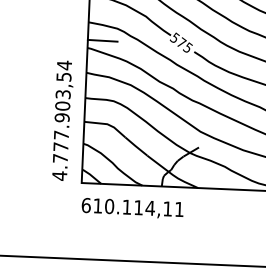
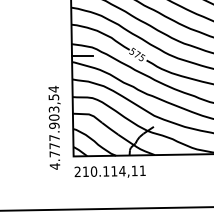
text: (62, 120) -> (54, 127), moved
text: (85, 204) -> (77, 171), 610.114,11 -> 210.114,11

